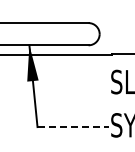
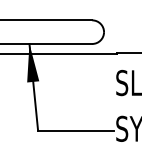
line: (73, 127) -> (76, 131), dashed -> solid

